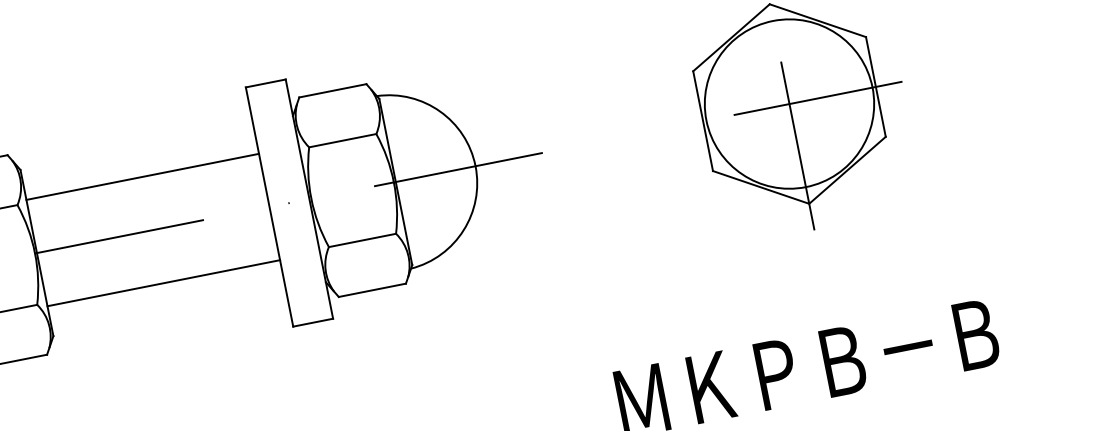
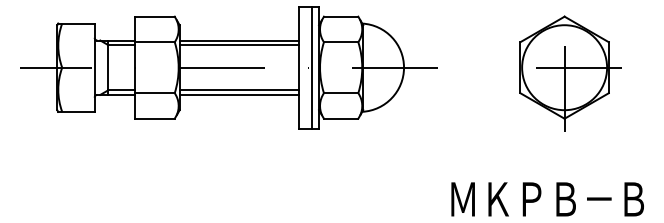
line: (143, 186) -> (238, 45), added
line: (296, 201) -> (312, 67), added
line: (160, 274) -> (238, 90), added

